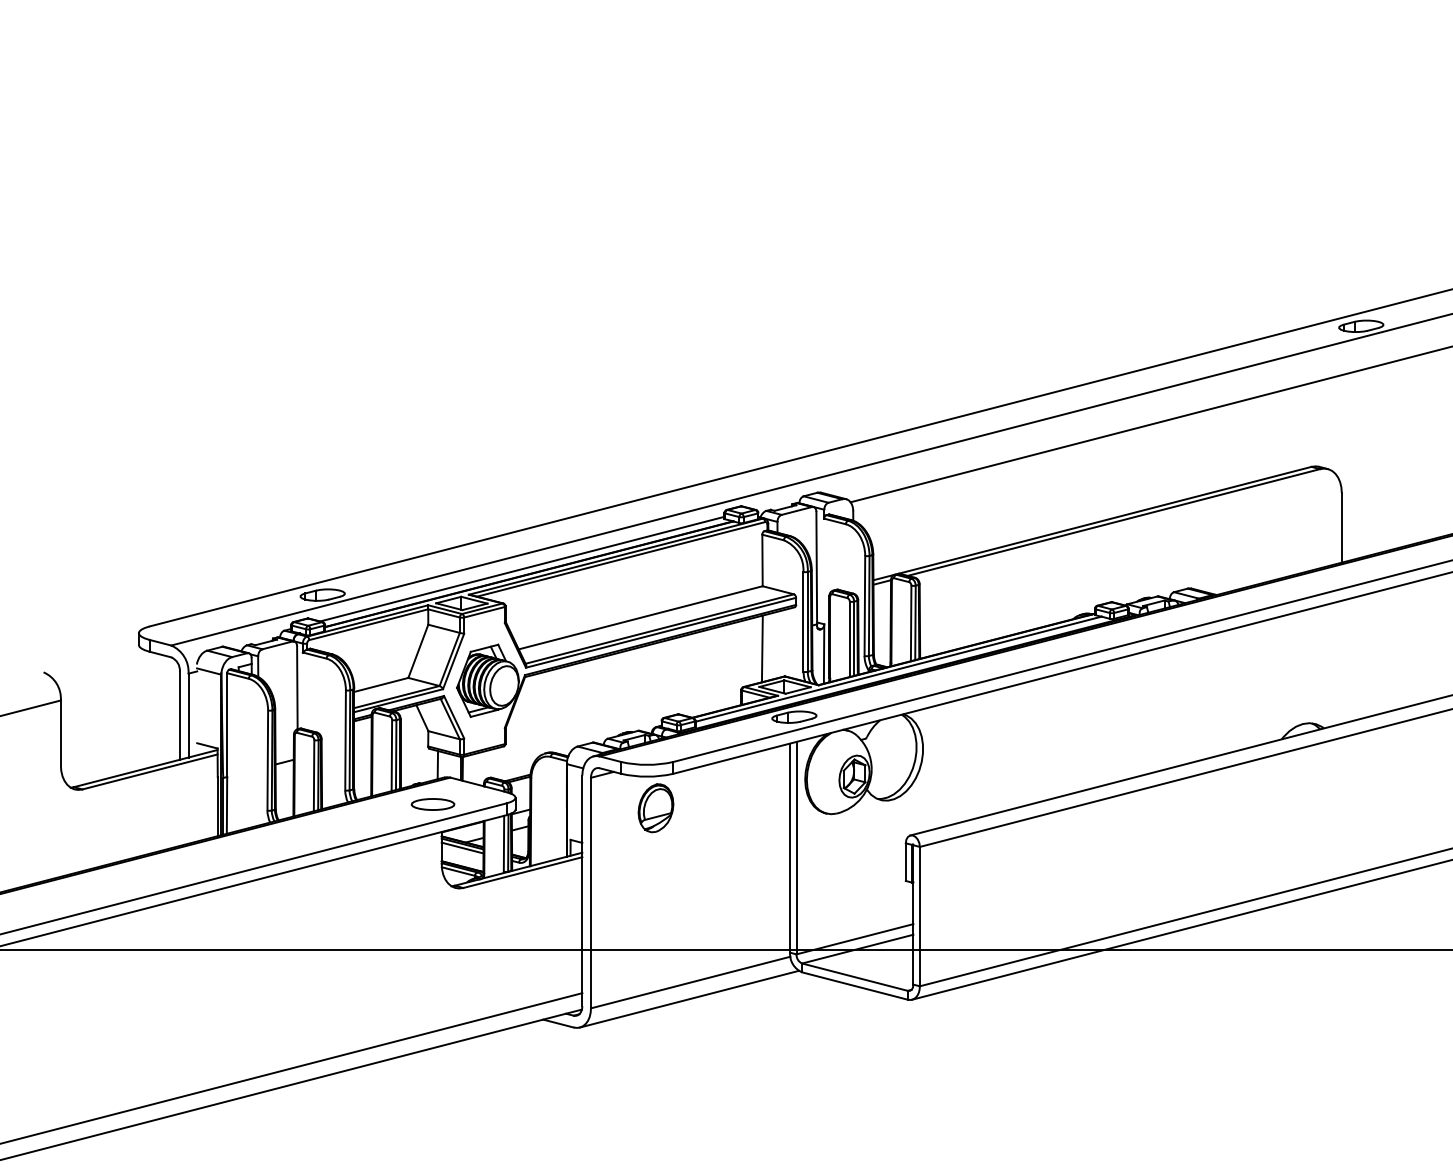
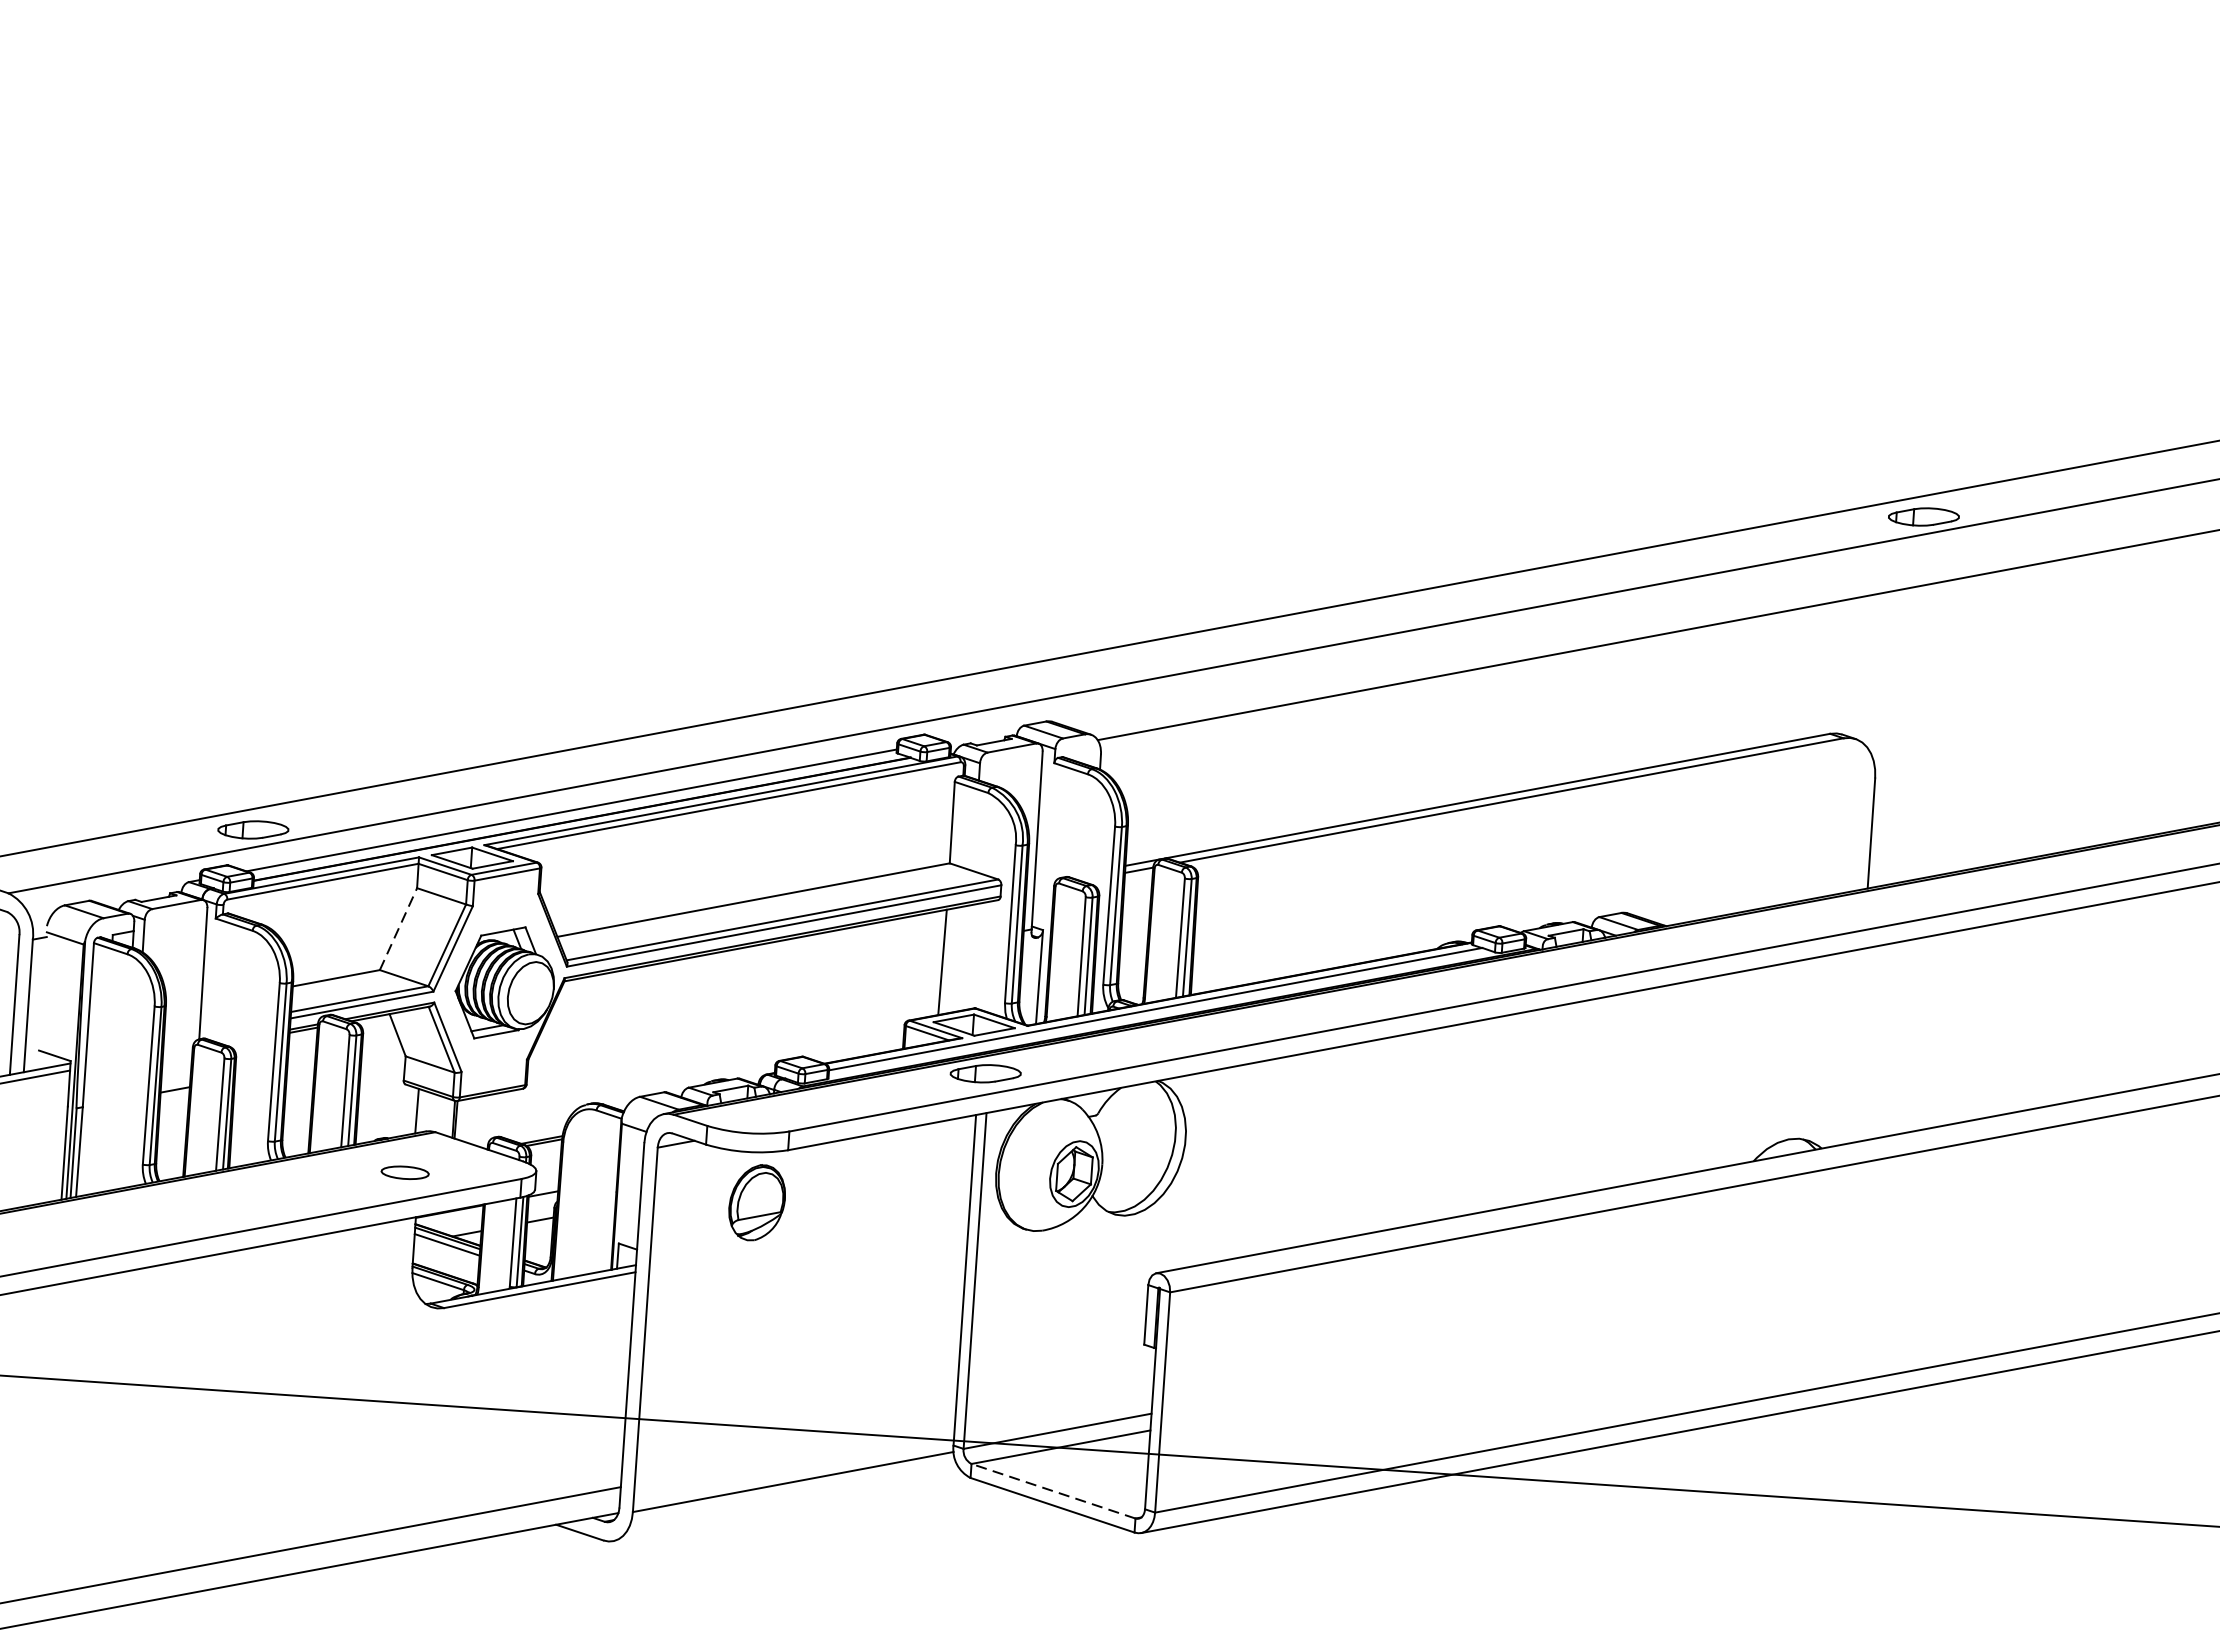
line: (418, 650) -> (398, 927), solid -> dashed
part: (432, 804) -> (404, 1172), size x0.7
line: (854, 977) -> (1052, 1491), solid -> dashed
line: (688, 998) -> (788, 1506), removed

